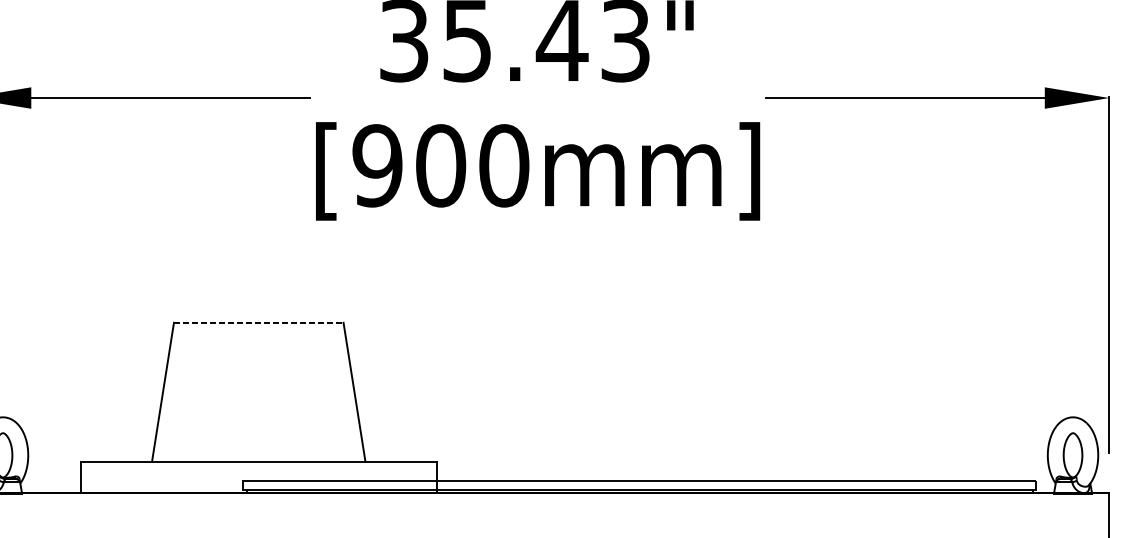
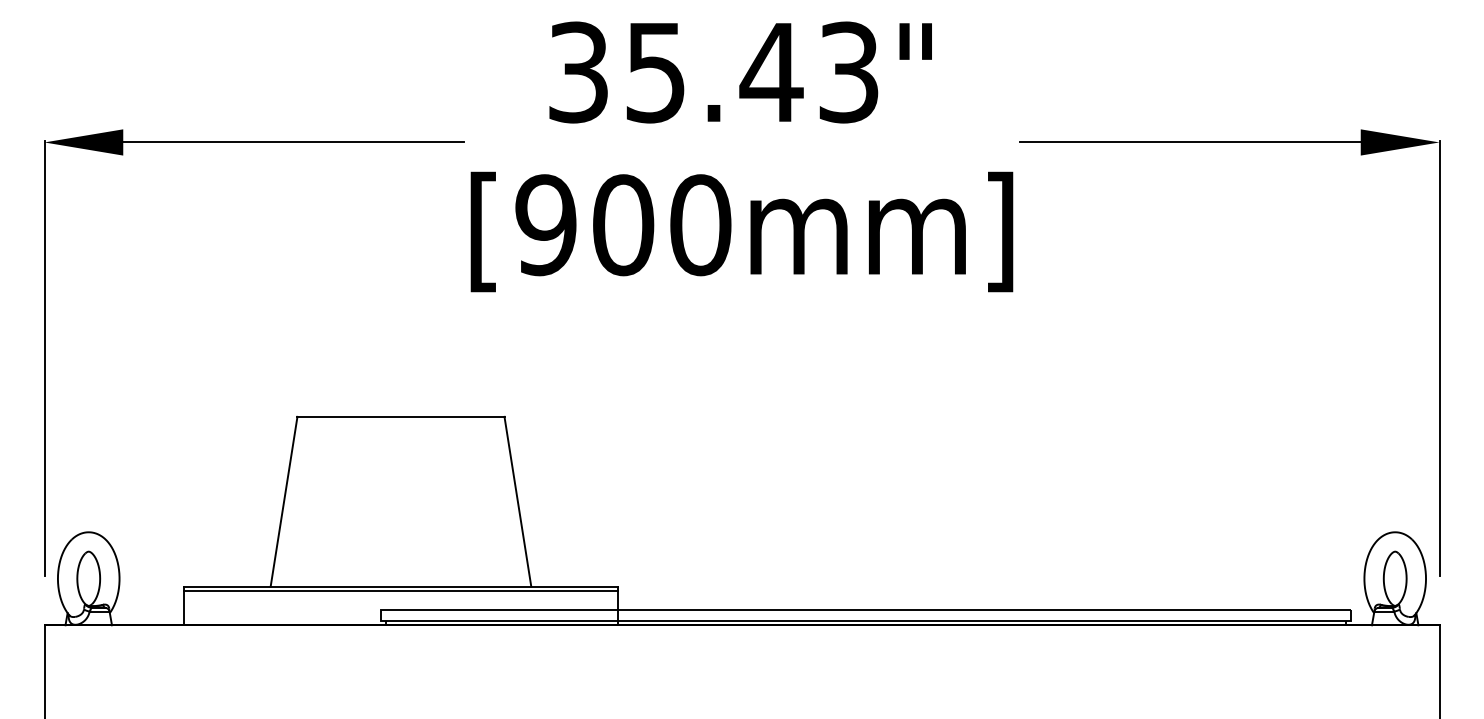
line: (258, 322) -> (400, 416), dashed -> solid
line: (259, 465) -> (401, 591), added

